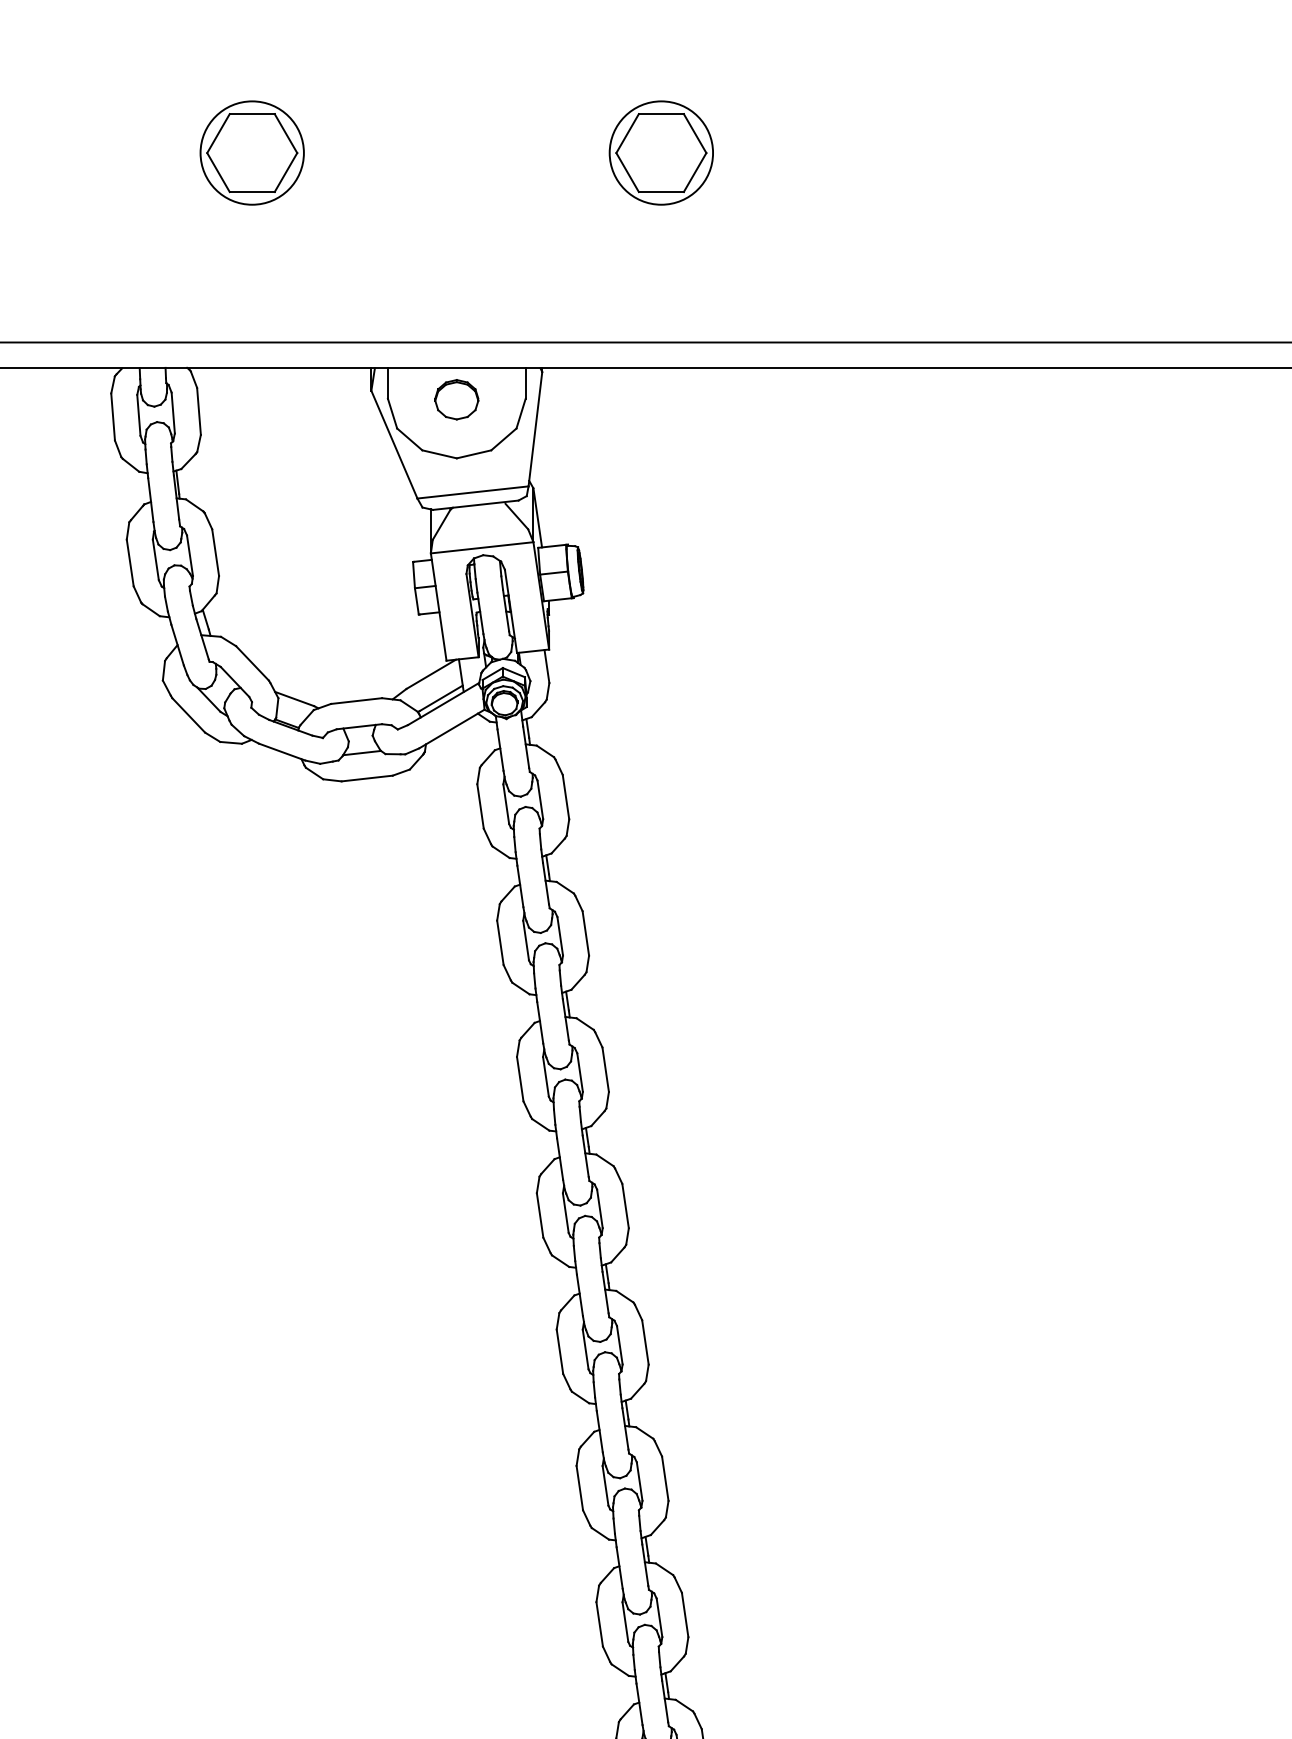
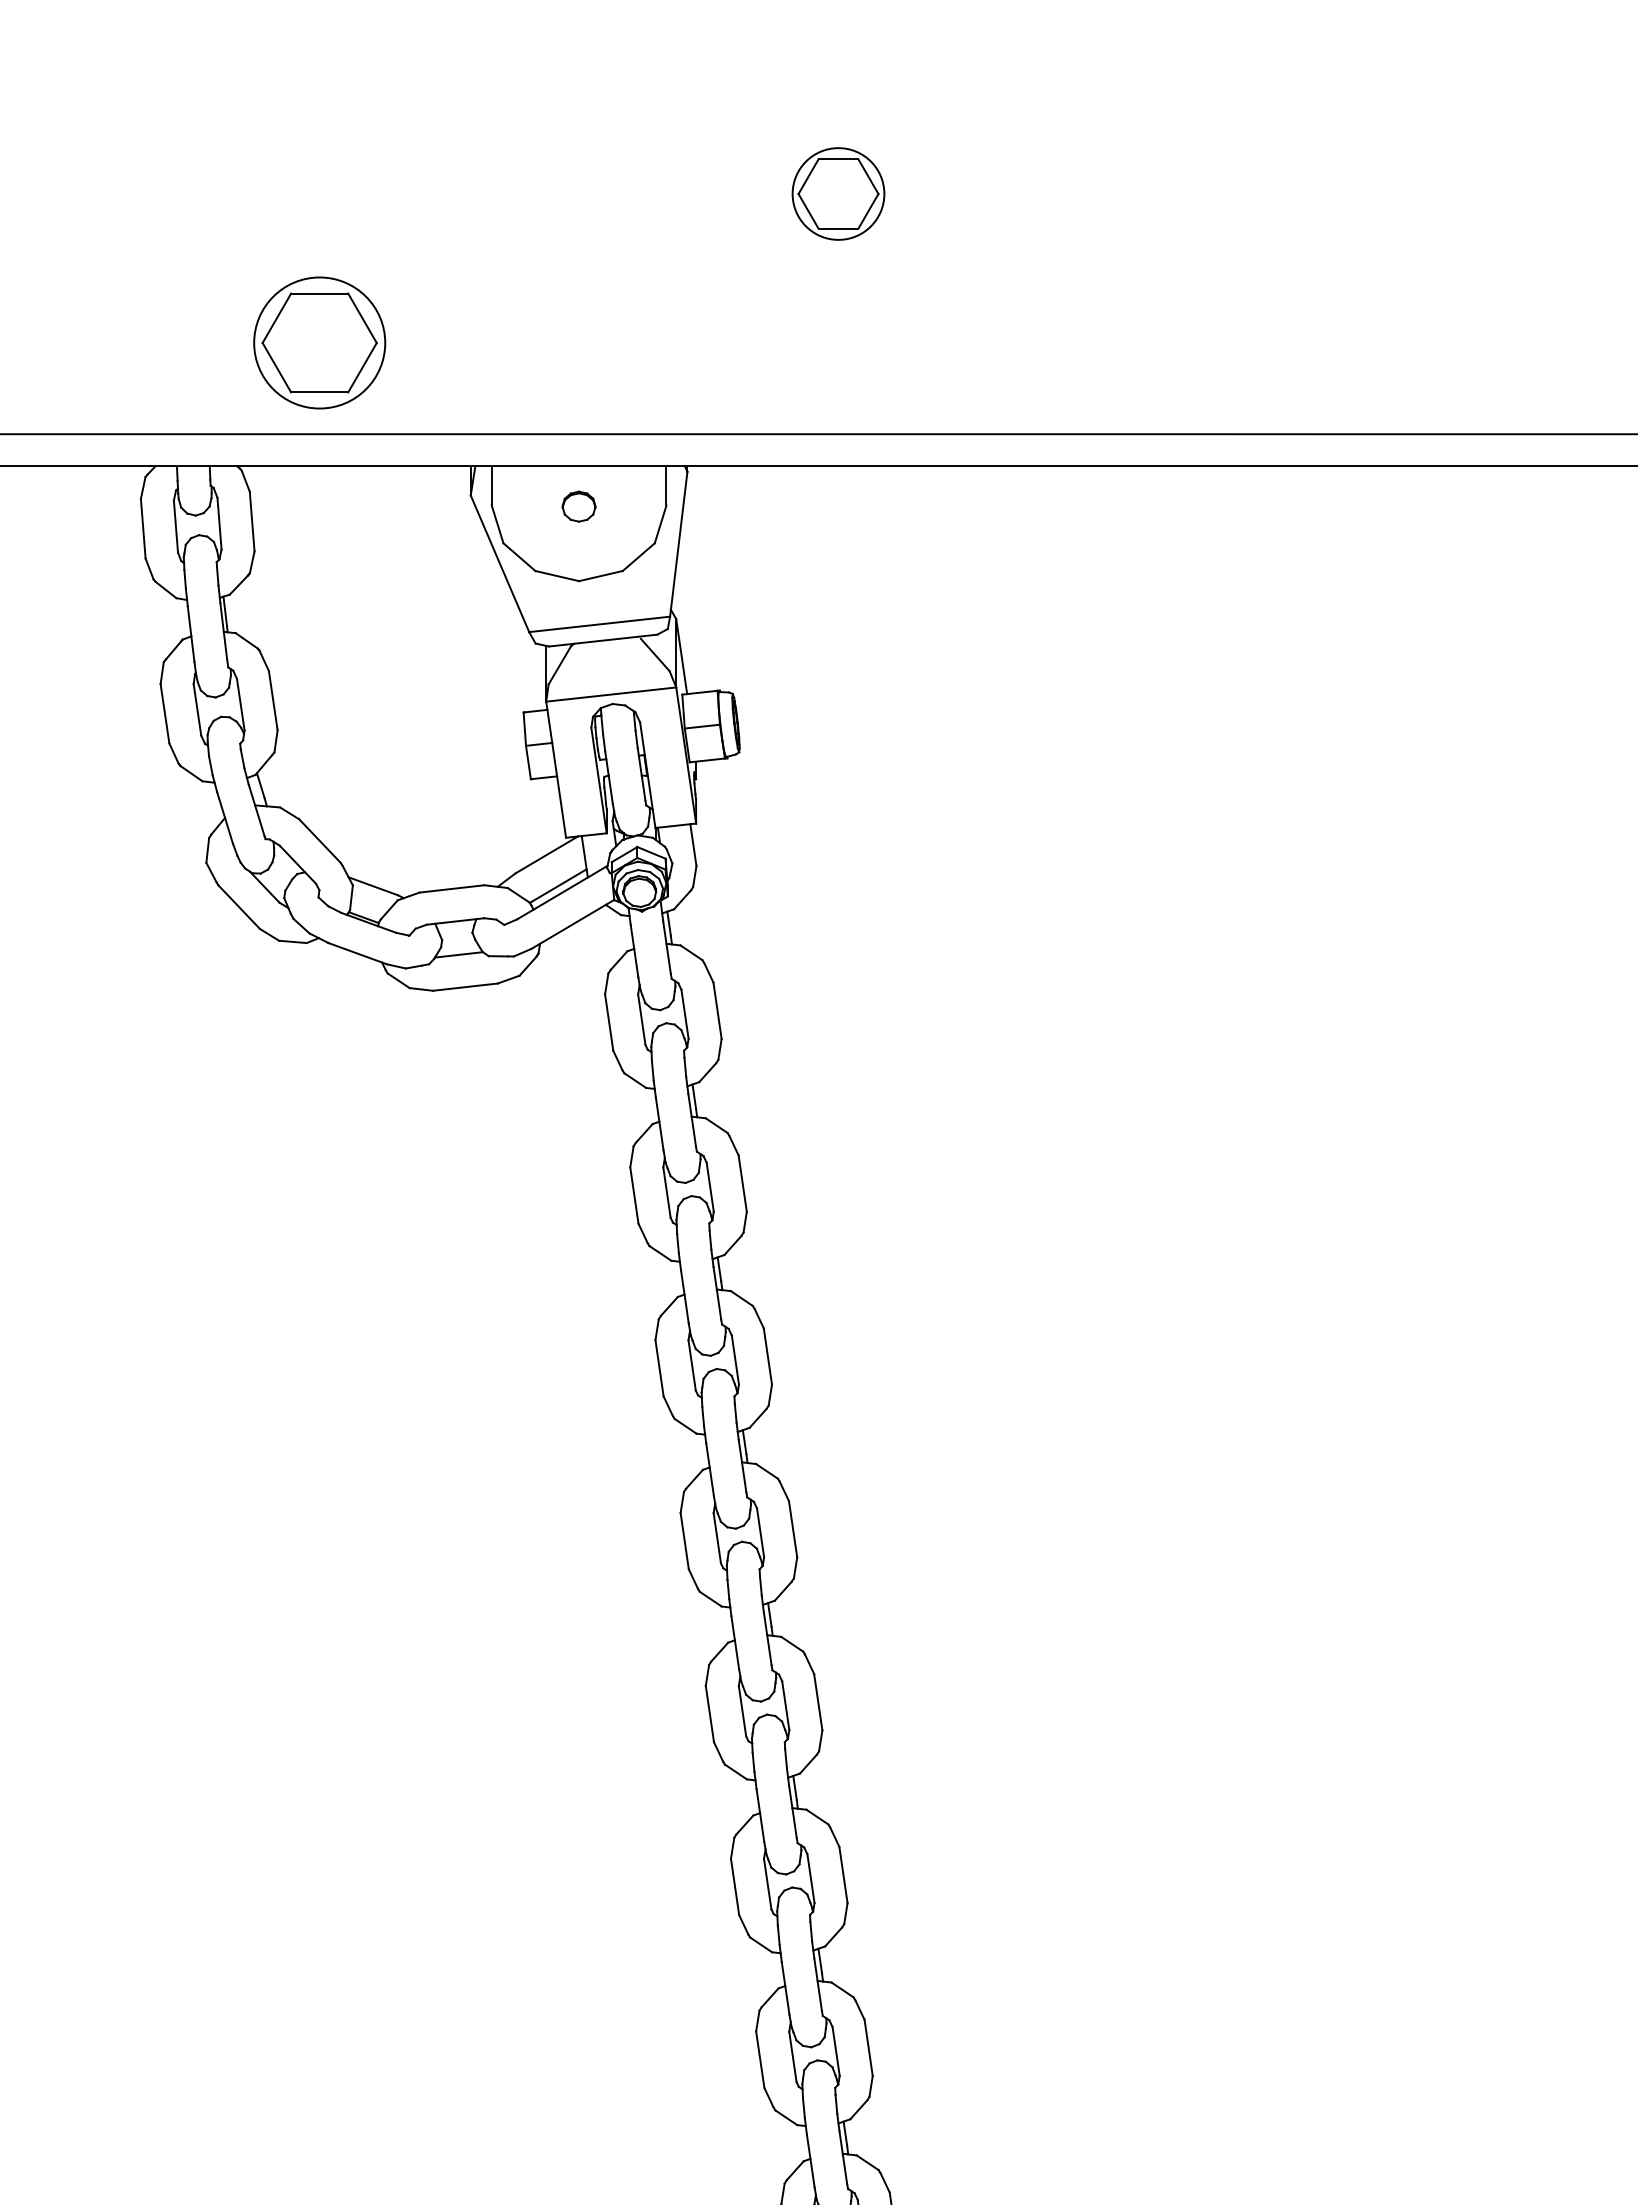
part: (252, 152) -> (319, 342), moved
part: (661, 152) -> (838, 193), size x0.7
part: (456, 399) -> (578, 506), size x0.6

